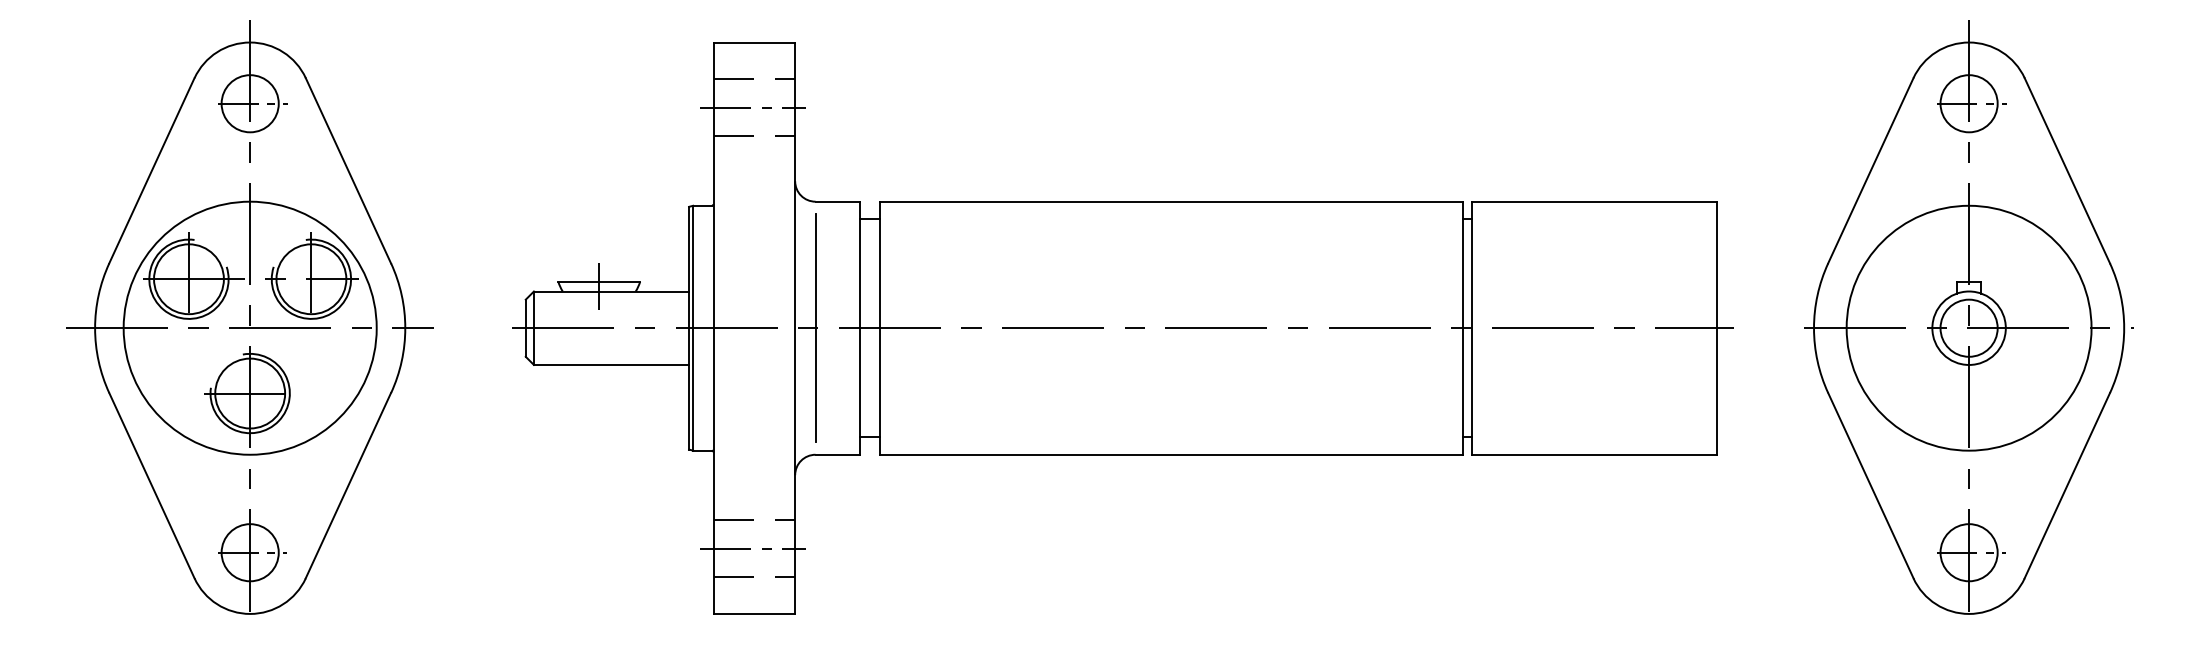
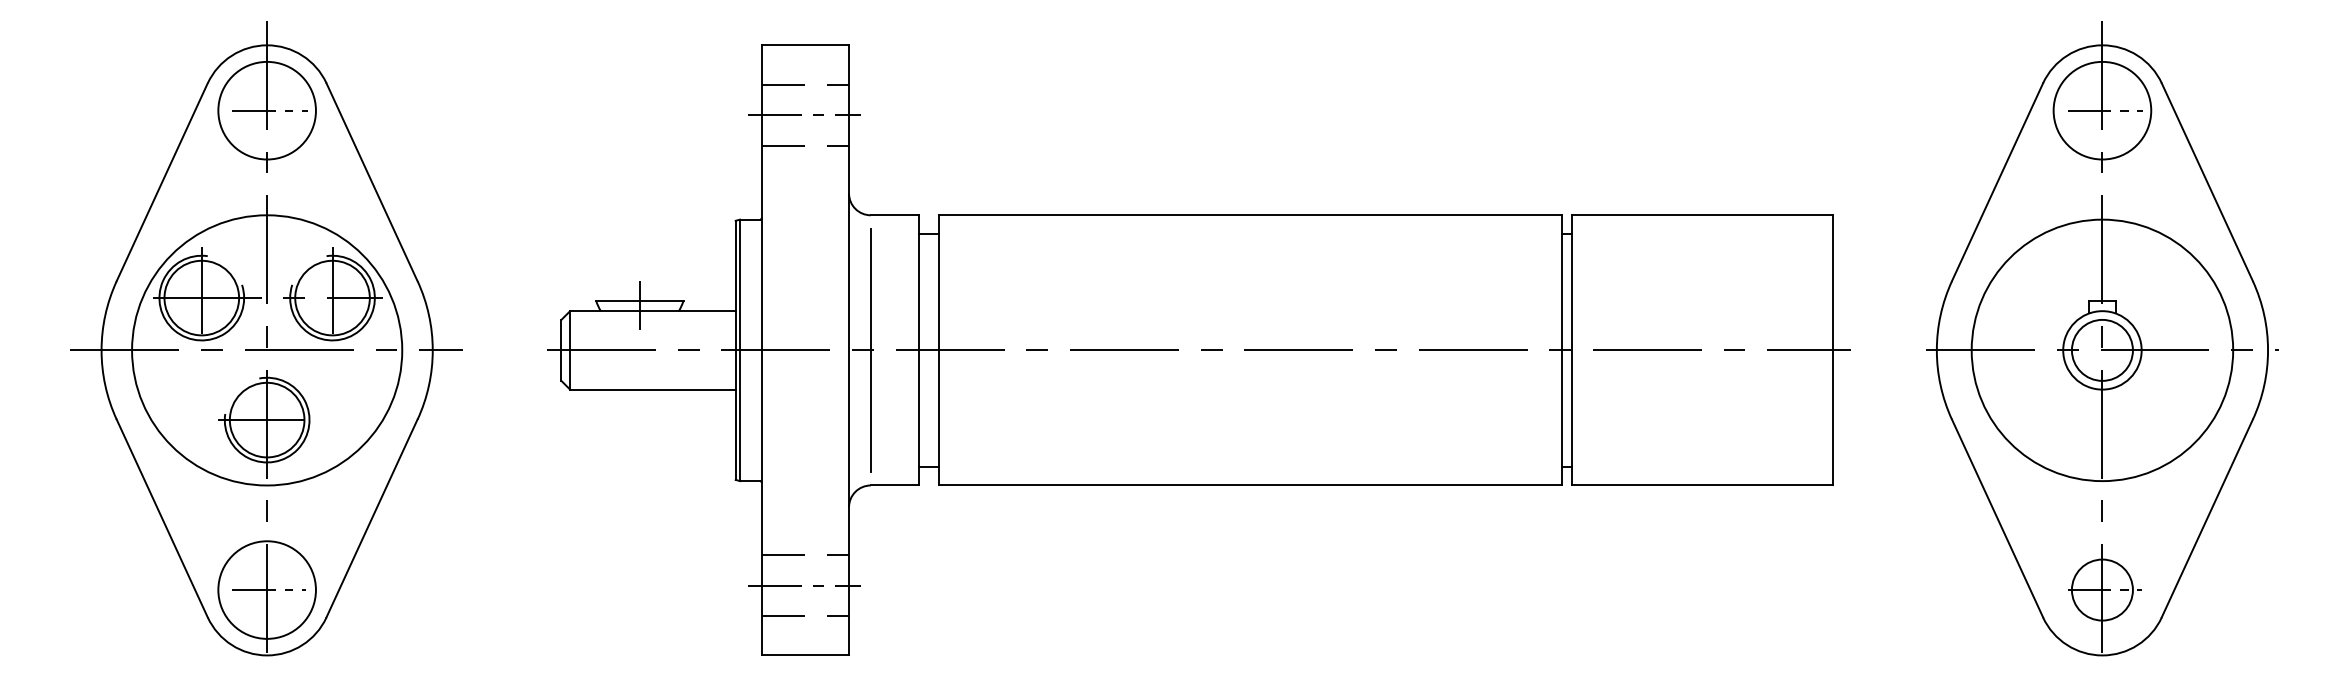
circle: (249, 103) -> (266, 110), size x1.6
circle: (1968, 103) -> (2101, 110), size x1.6
circle: (249, 552) -> (266, 589), size x1.6

